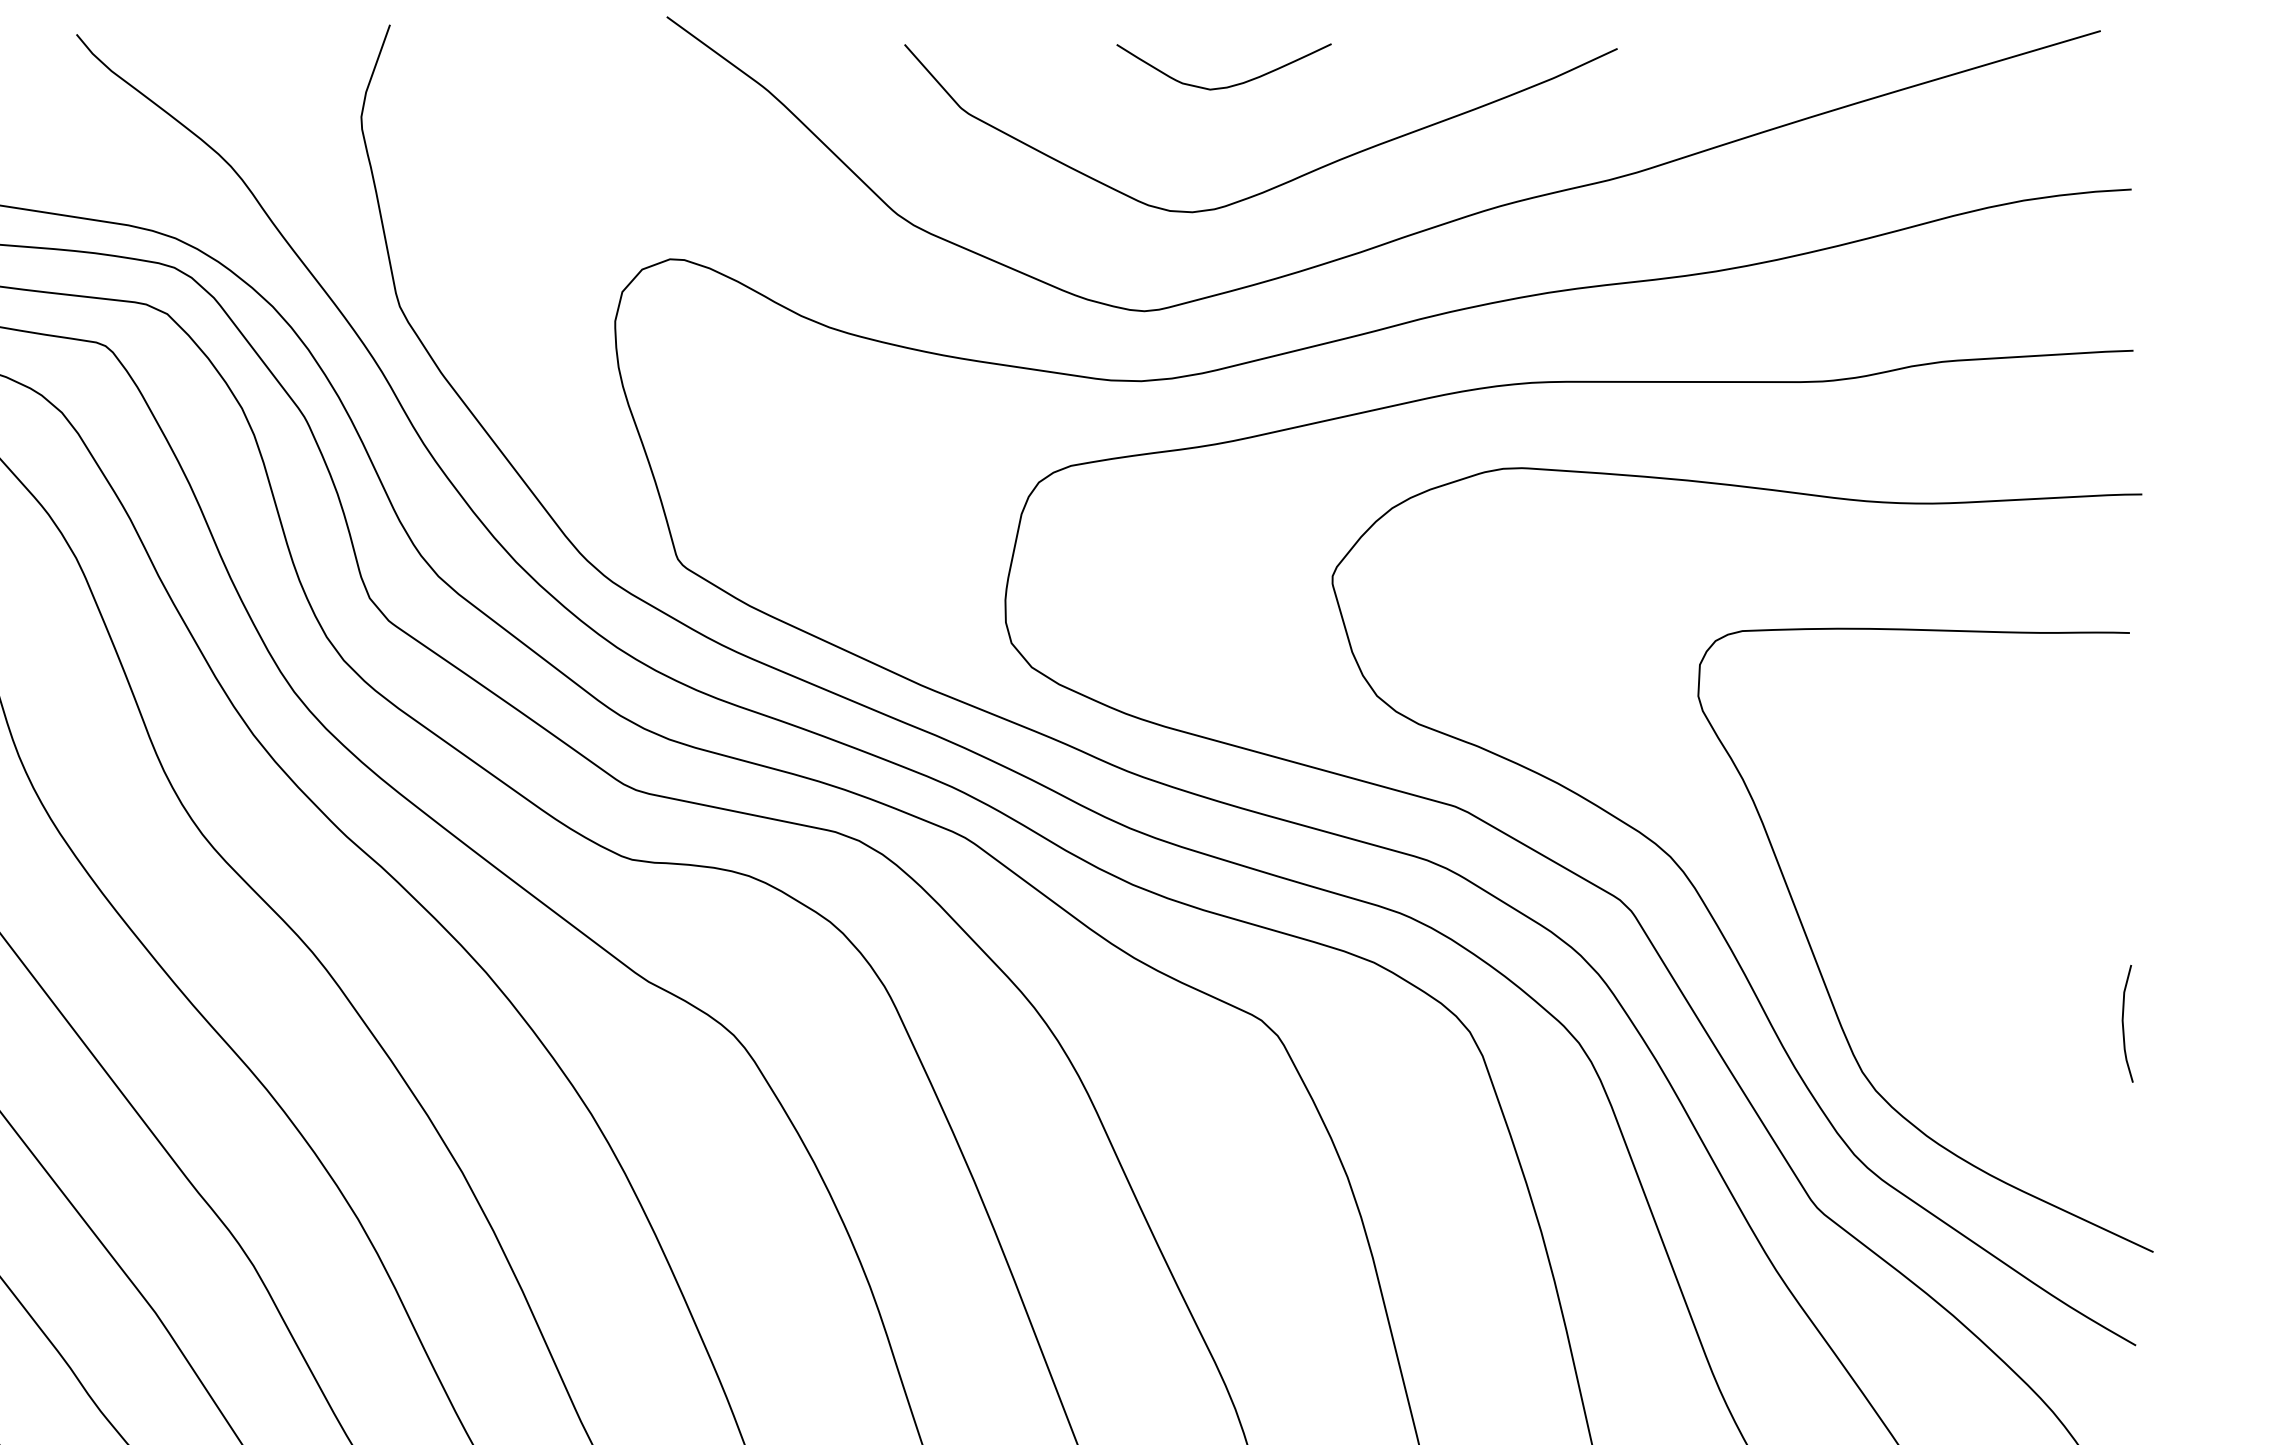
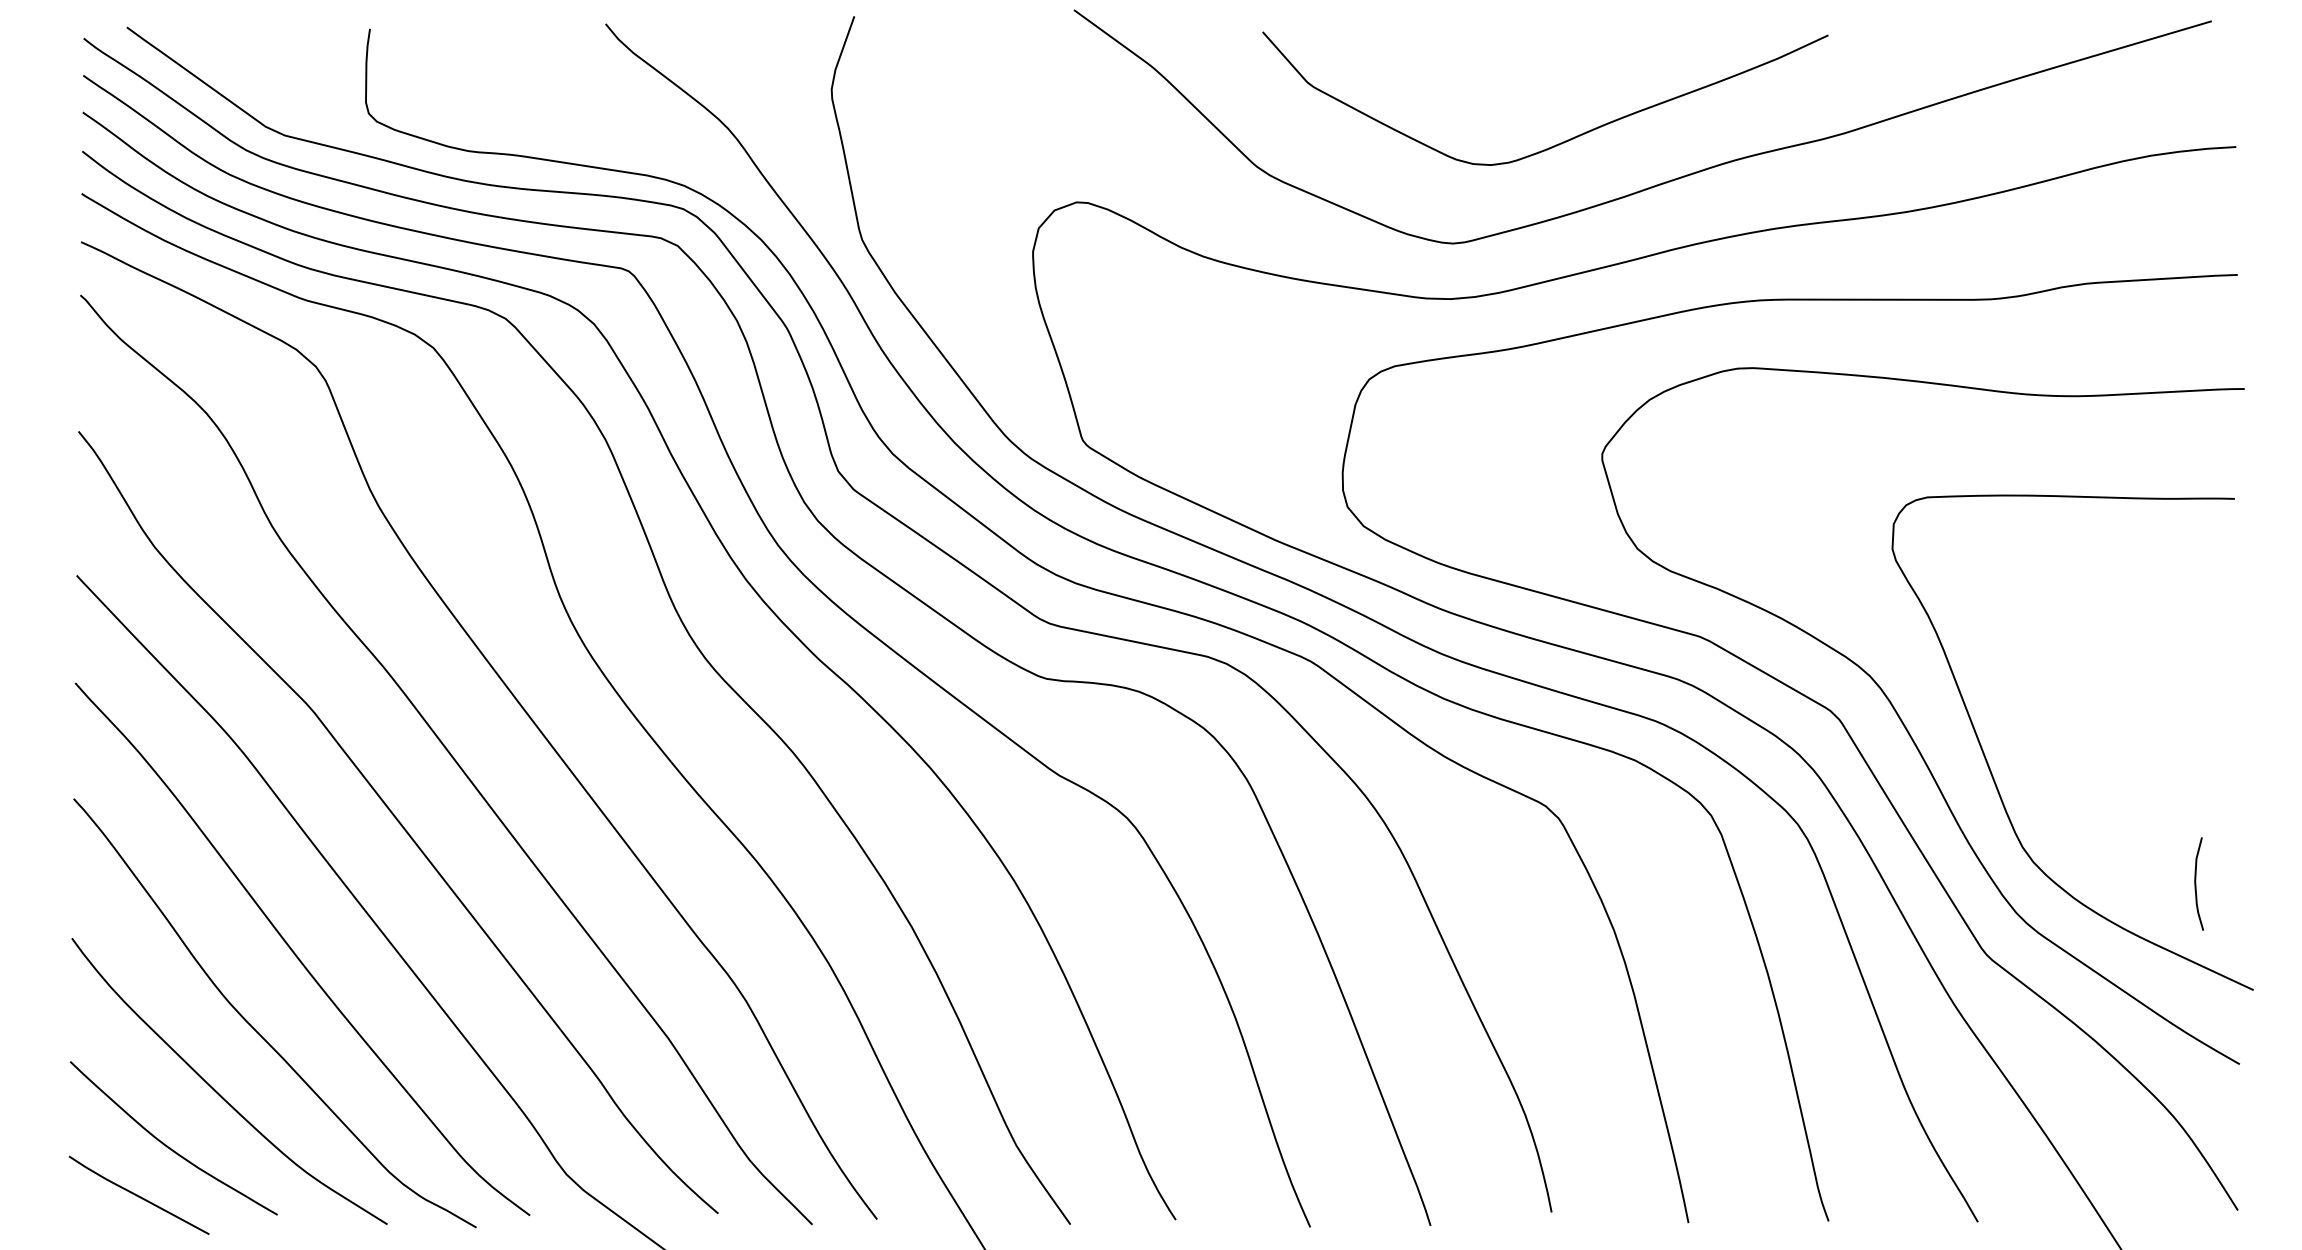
curve: (1228, 85) -> (1519, 64), removed
curve: (2124, 1023) -> (2196, 883), moved

